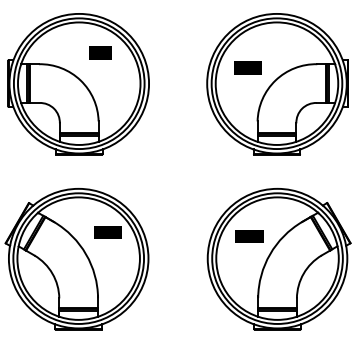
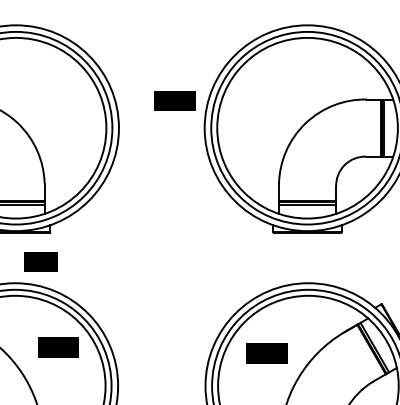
part: (100, 52) -> (41, 260), moved
part: (247, 67) -> (174, 99), moved

